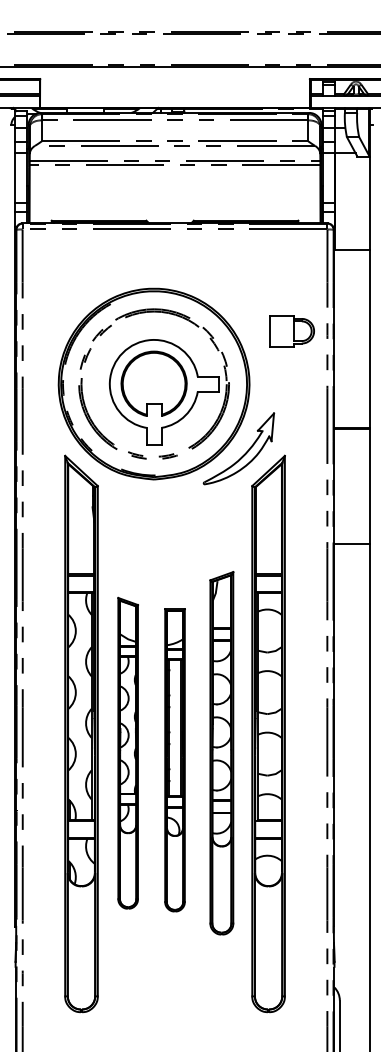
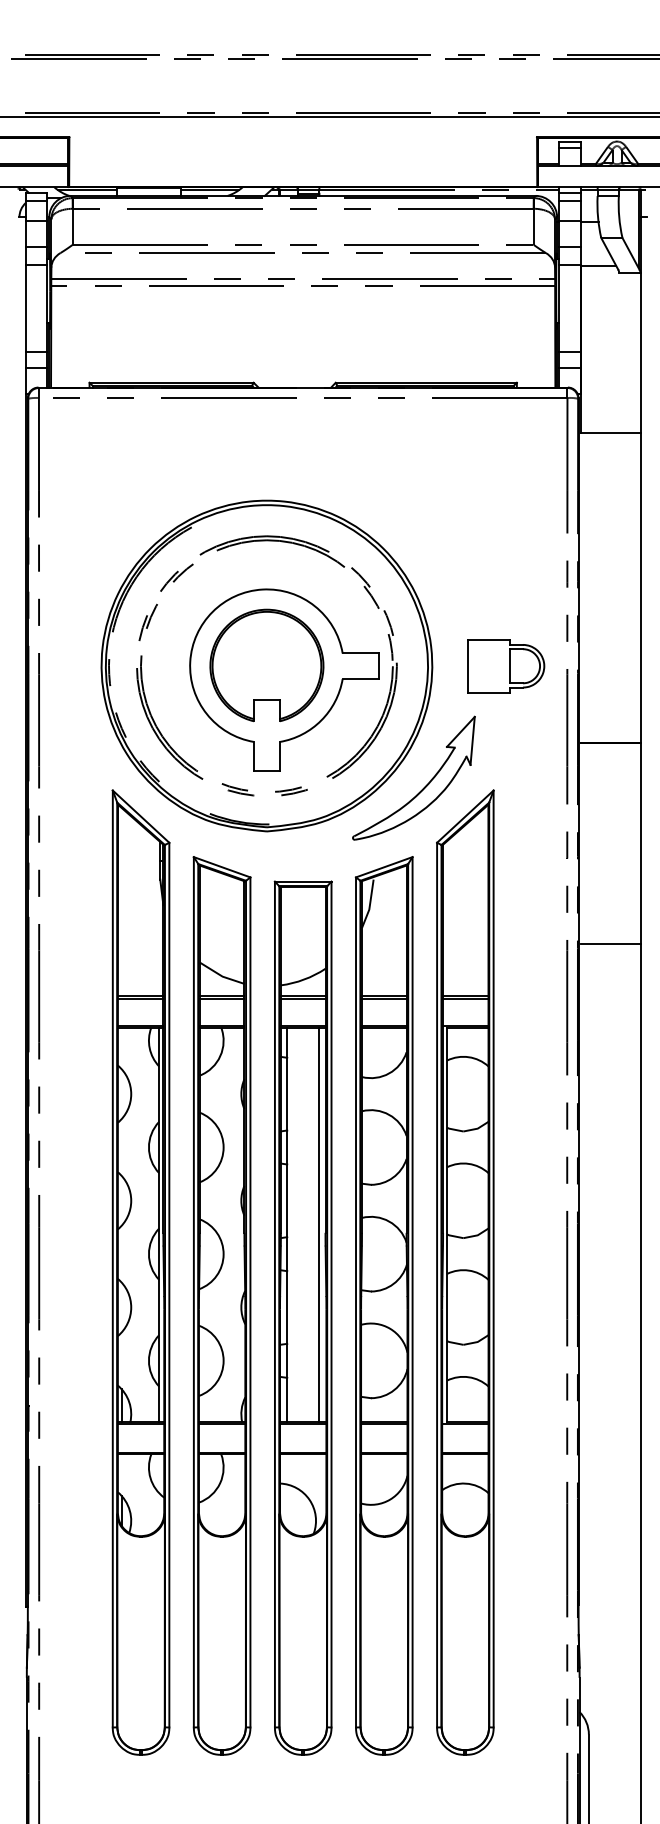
part: (291, 331) -> (505, 666), moved
part: (127, 753) -> (220, 1306), size x1.67
part: (221, 753) -> (383, 1306), size x1.43
part: (174, 760) -> (302, 1318), size x1.67

